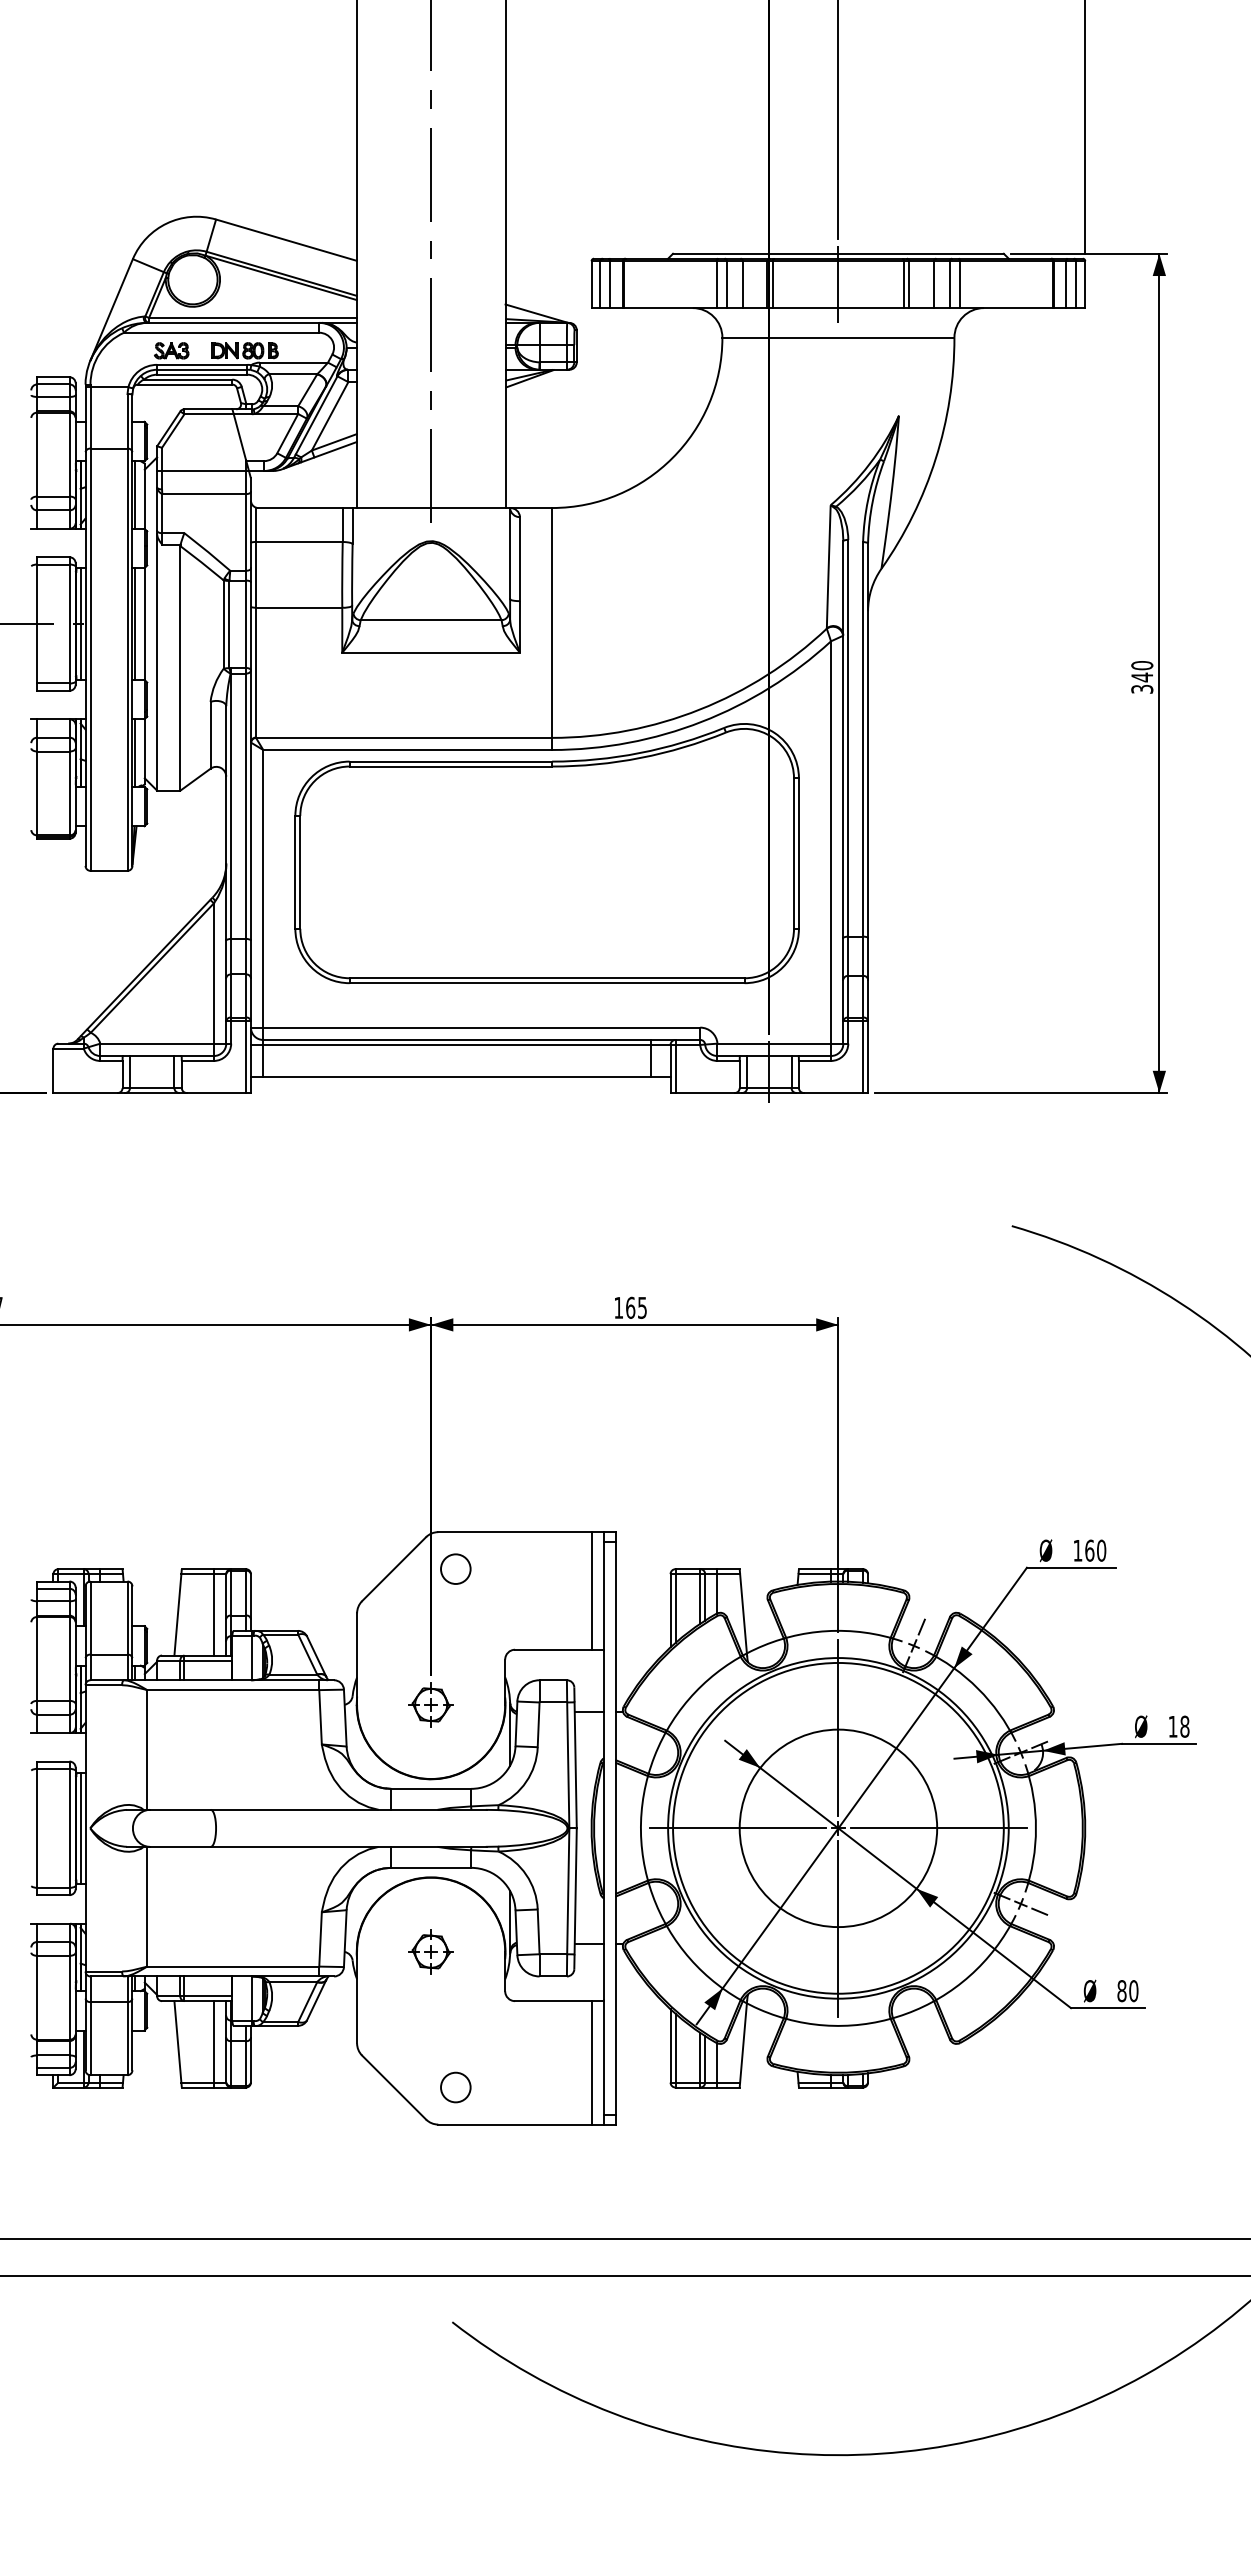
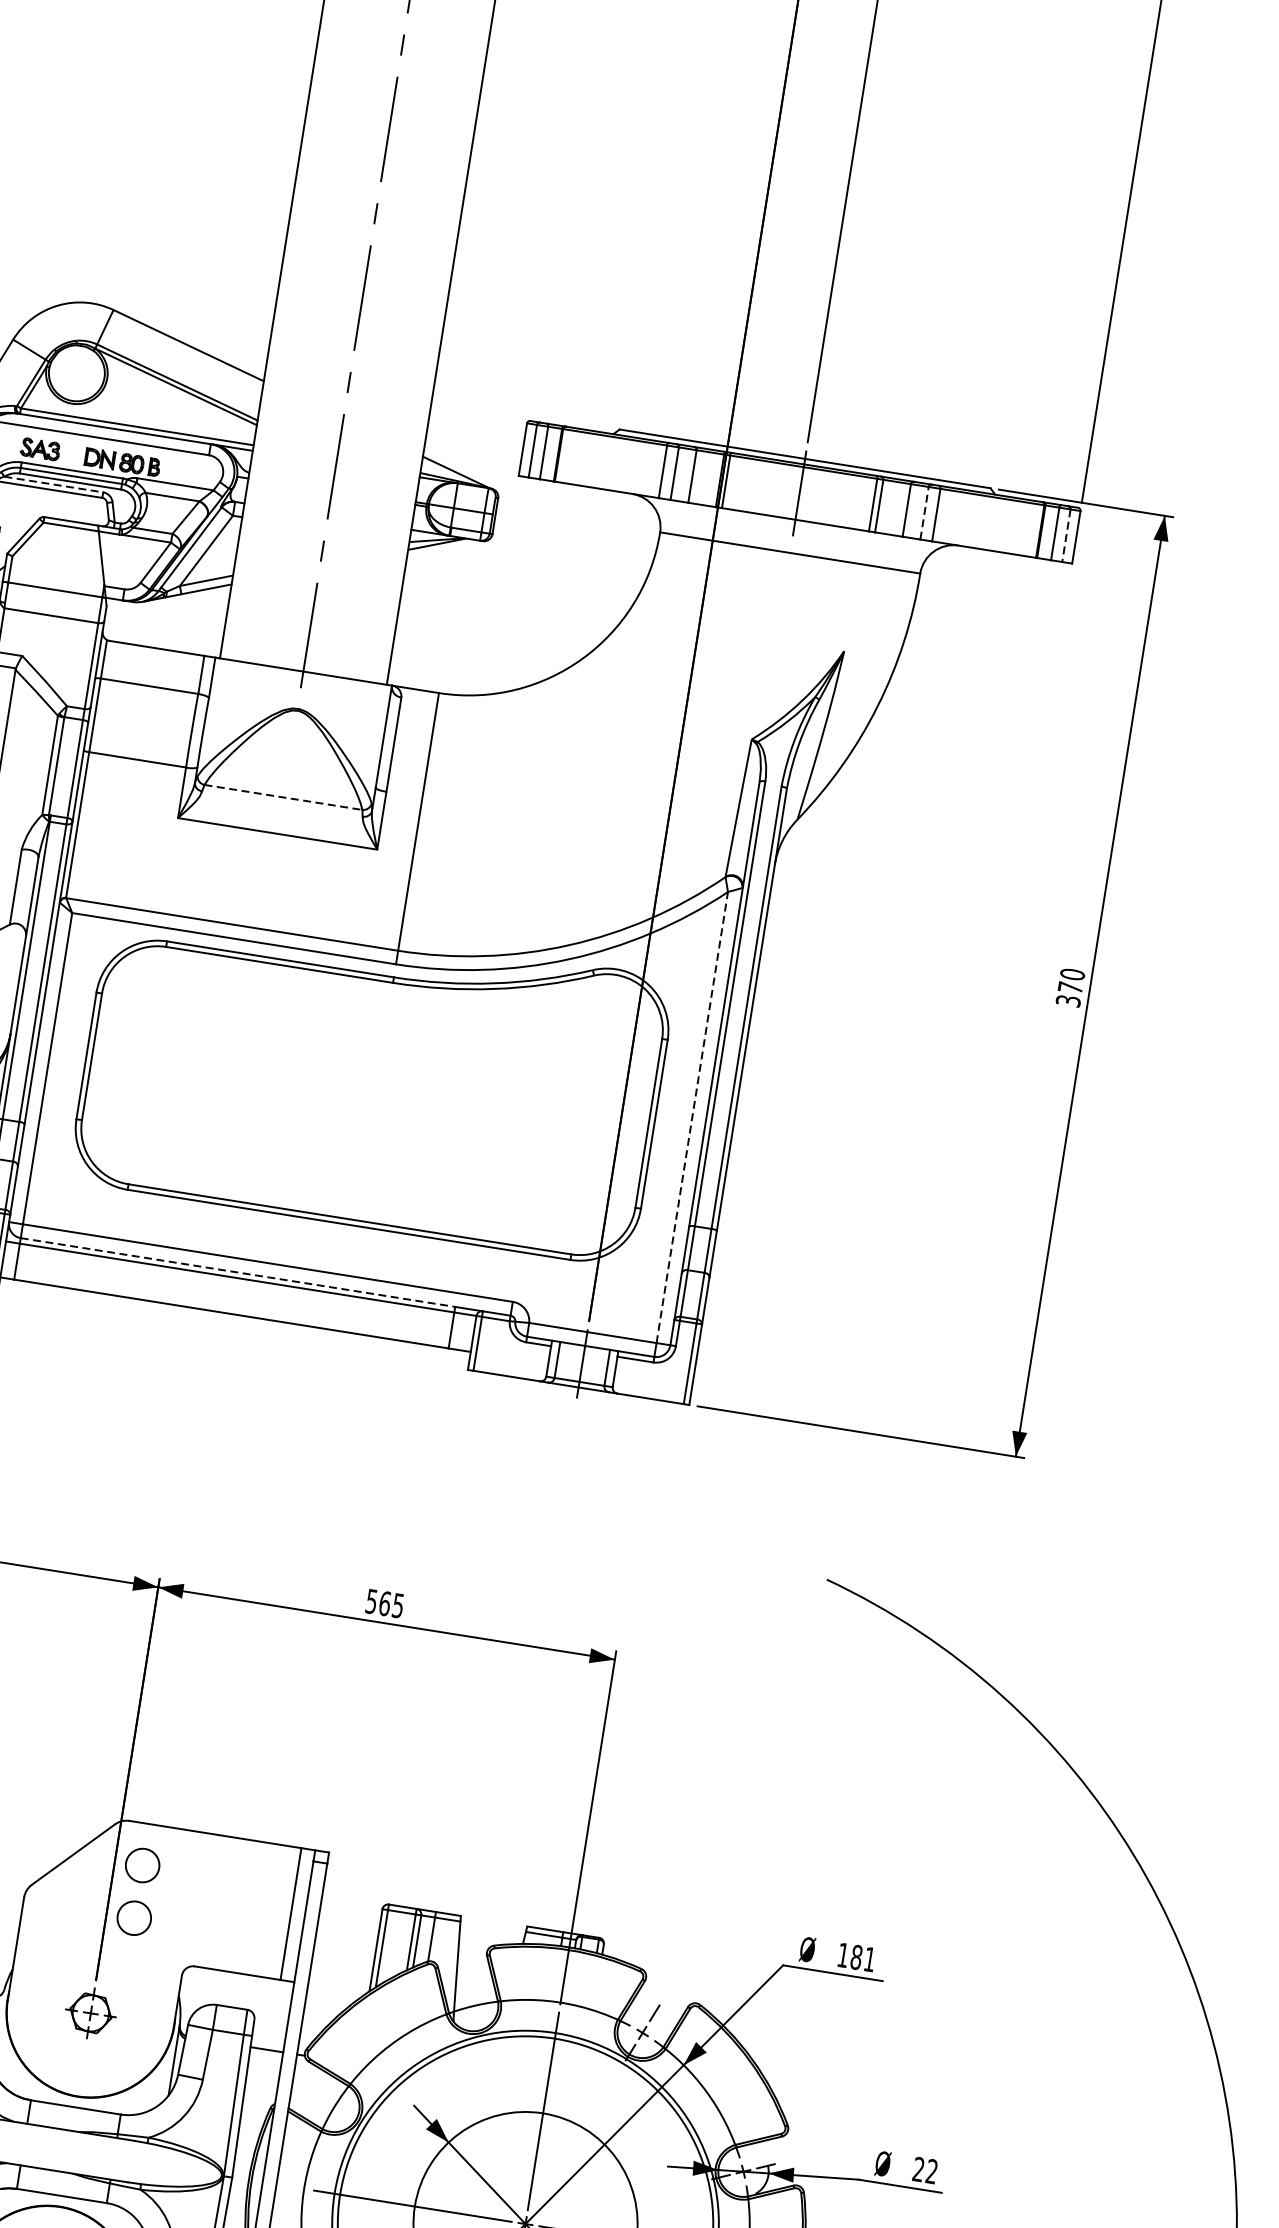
line: (949, 284) -> (924, 513), solid -> dashed
line: (1076, 285) -> (1066, 536), solid -> dashed
line: (188, 379) -> (54, 484), solid -> dashed
line: (431, 620) -> (283, 797), solid -> dashed
text: (1141, 677) -> (1069, 987), 340 -> 370
line: (831, 842) -> (692, 1117), solid -> dashed
line: (457, 1039) -> (238, 1272), solid -> dashed
text: (618, 1307) -> (371, 1601), 165 -> 565
text: (1095, 1550) -> (863, 1958), 160 -> 181
circle: (455, 1615) -> (134, 1917), added
text: (1178, 1726) -> (924, 2170), 18 -> 22

